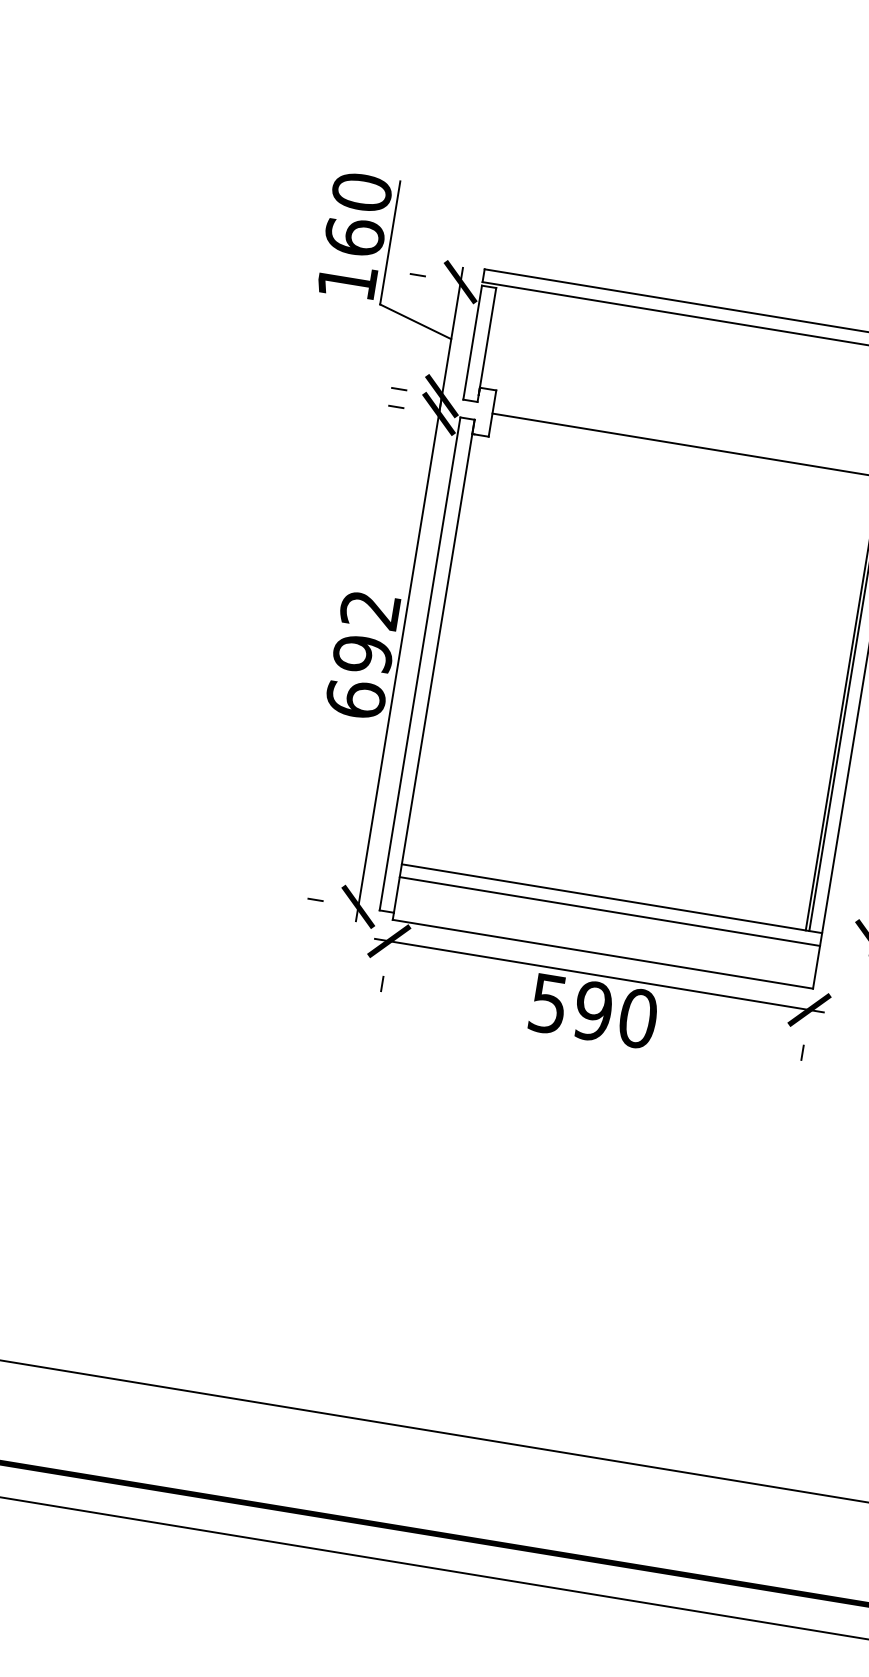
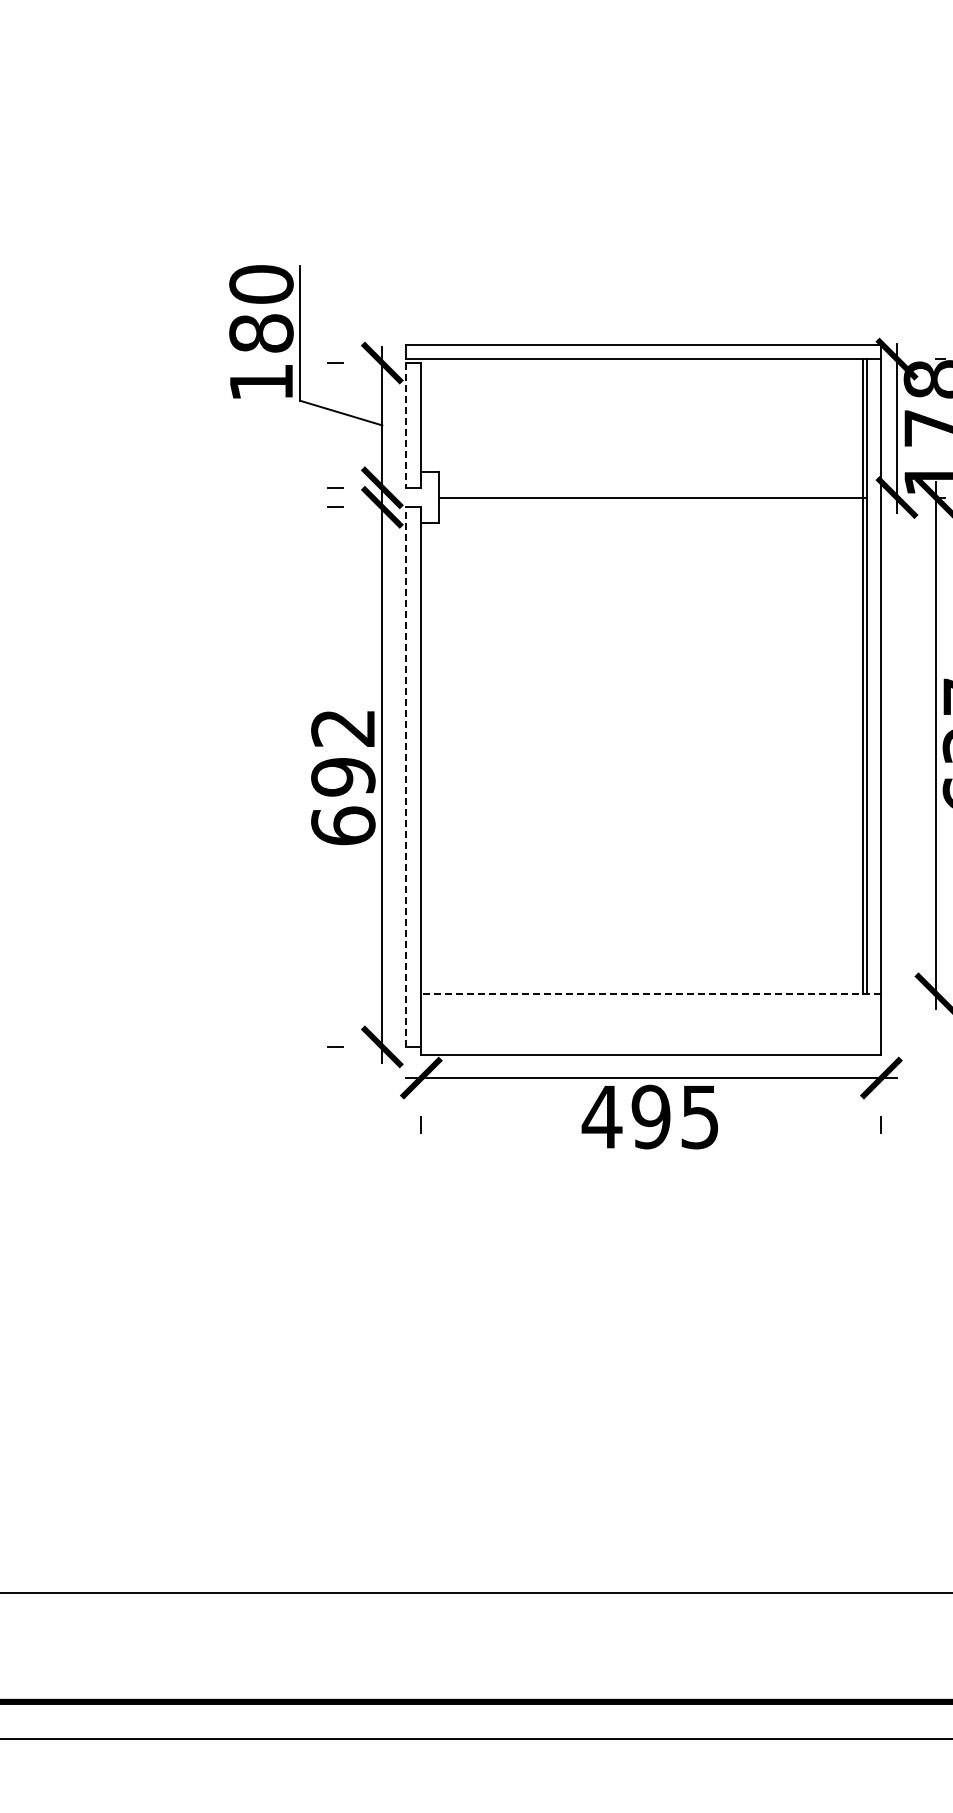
text: (354, 236) -> (261, 332), 160 -> 180
line: (472, 342) -> (405, 425), solid -> dashed
line: (419, 664) -> (405, 777), solid -> dashed
line: (611, 898) -> (650, 993), solid -> dashed
line: (610, 911) -> (651, 1007), removed
text: (592, 1010) -> (650, 1116), 590 -> 495

